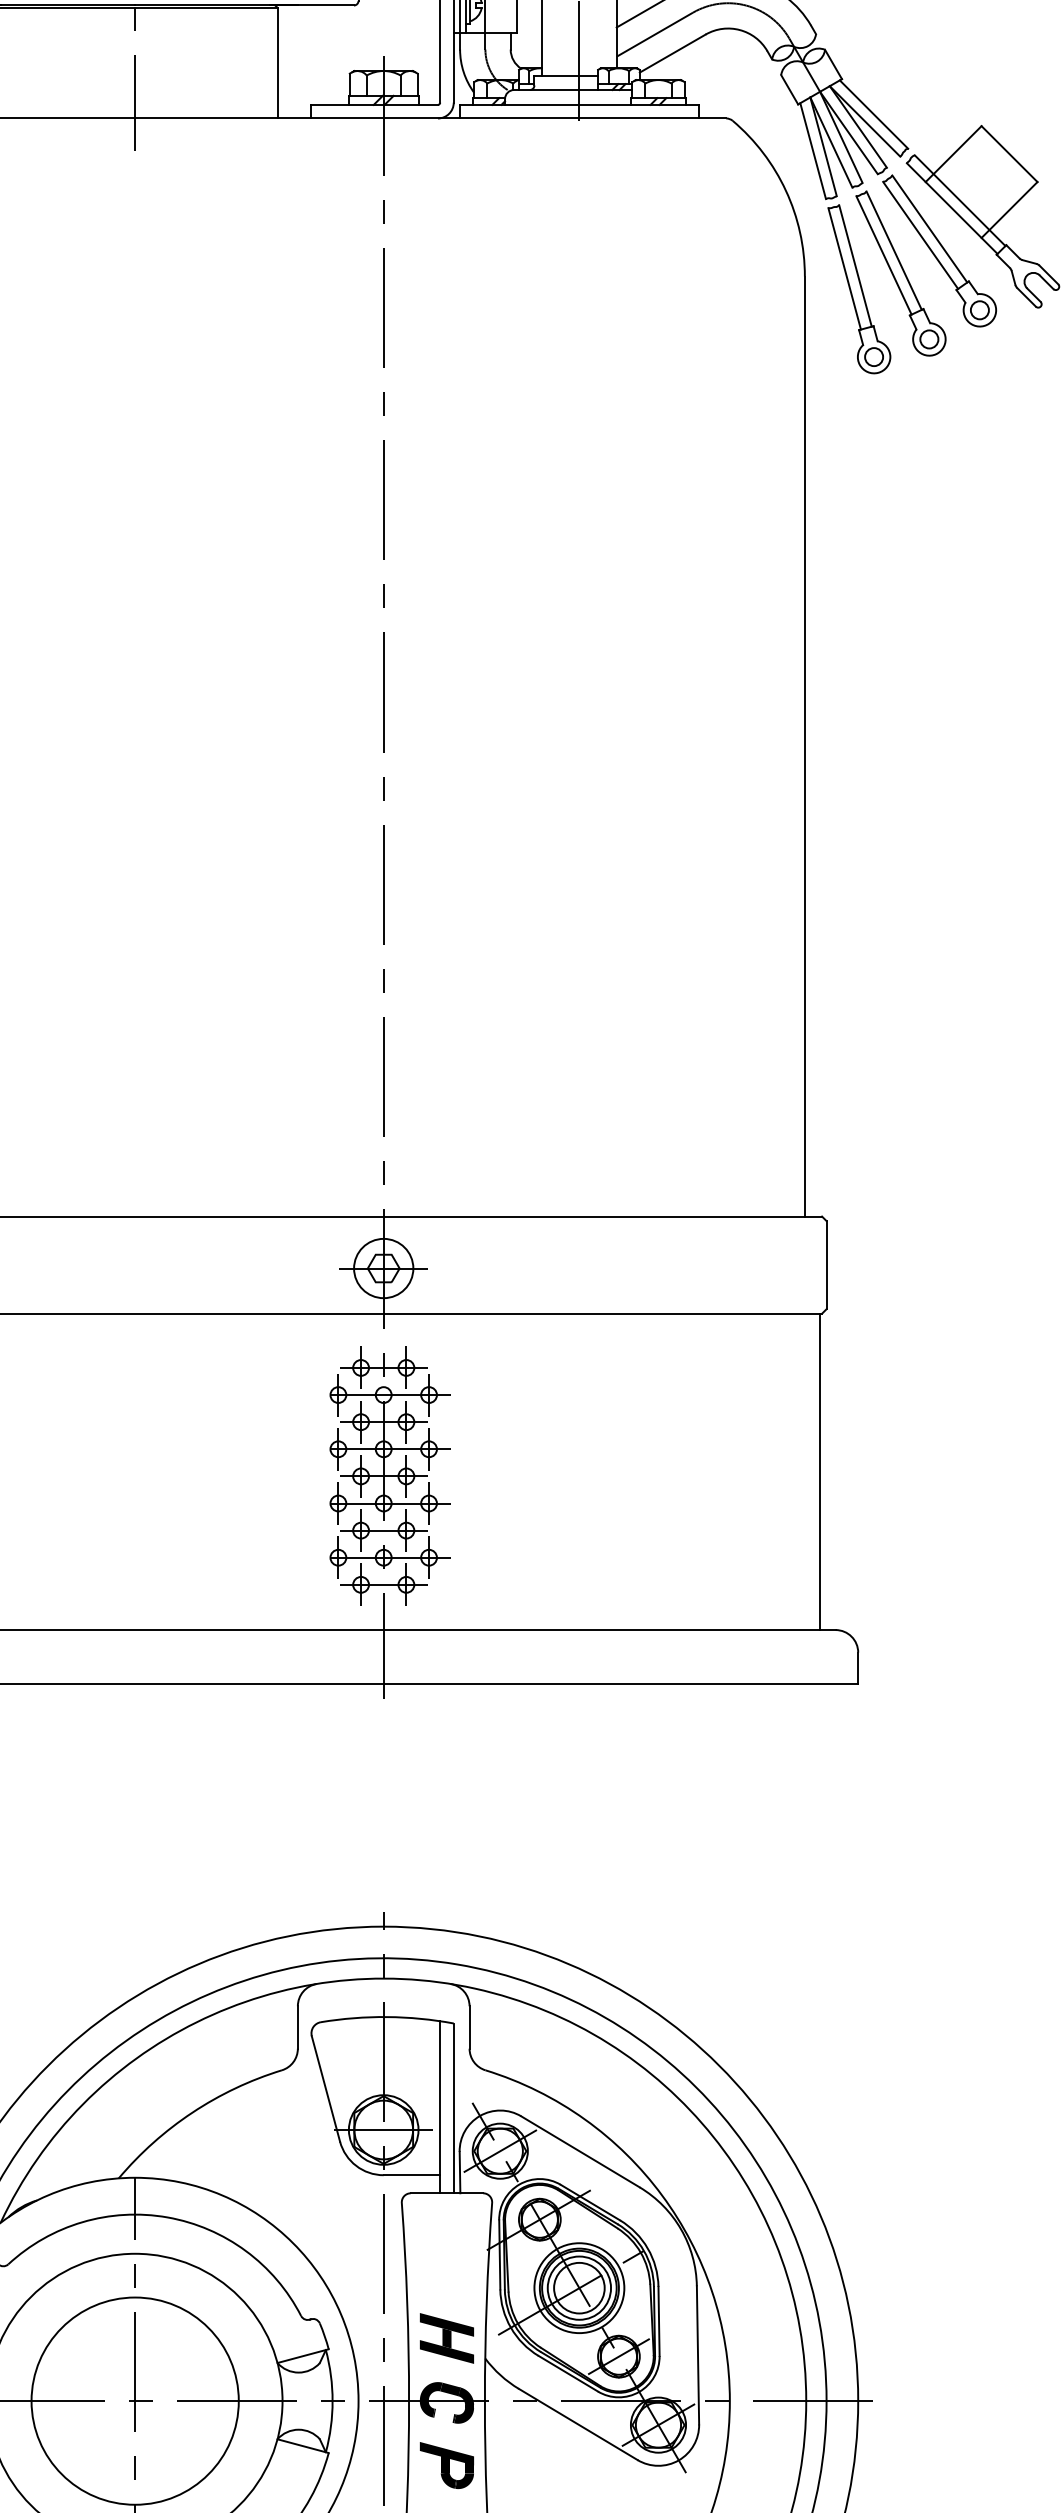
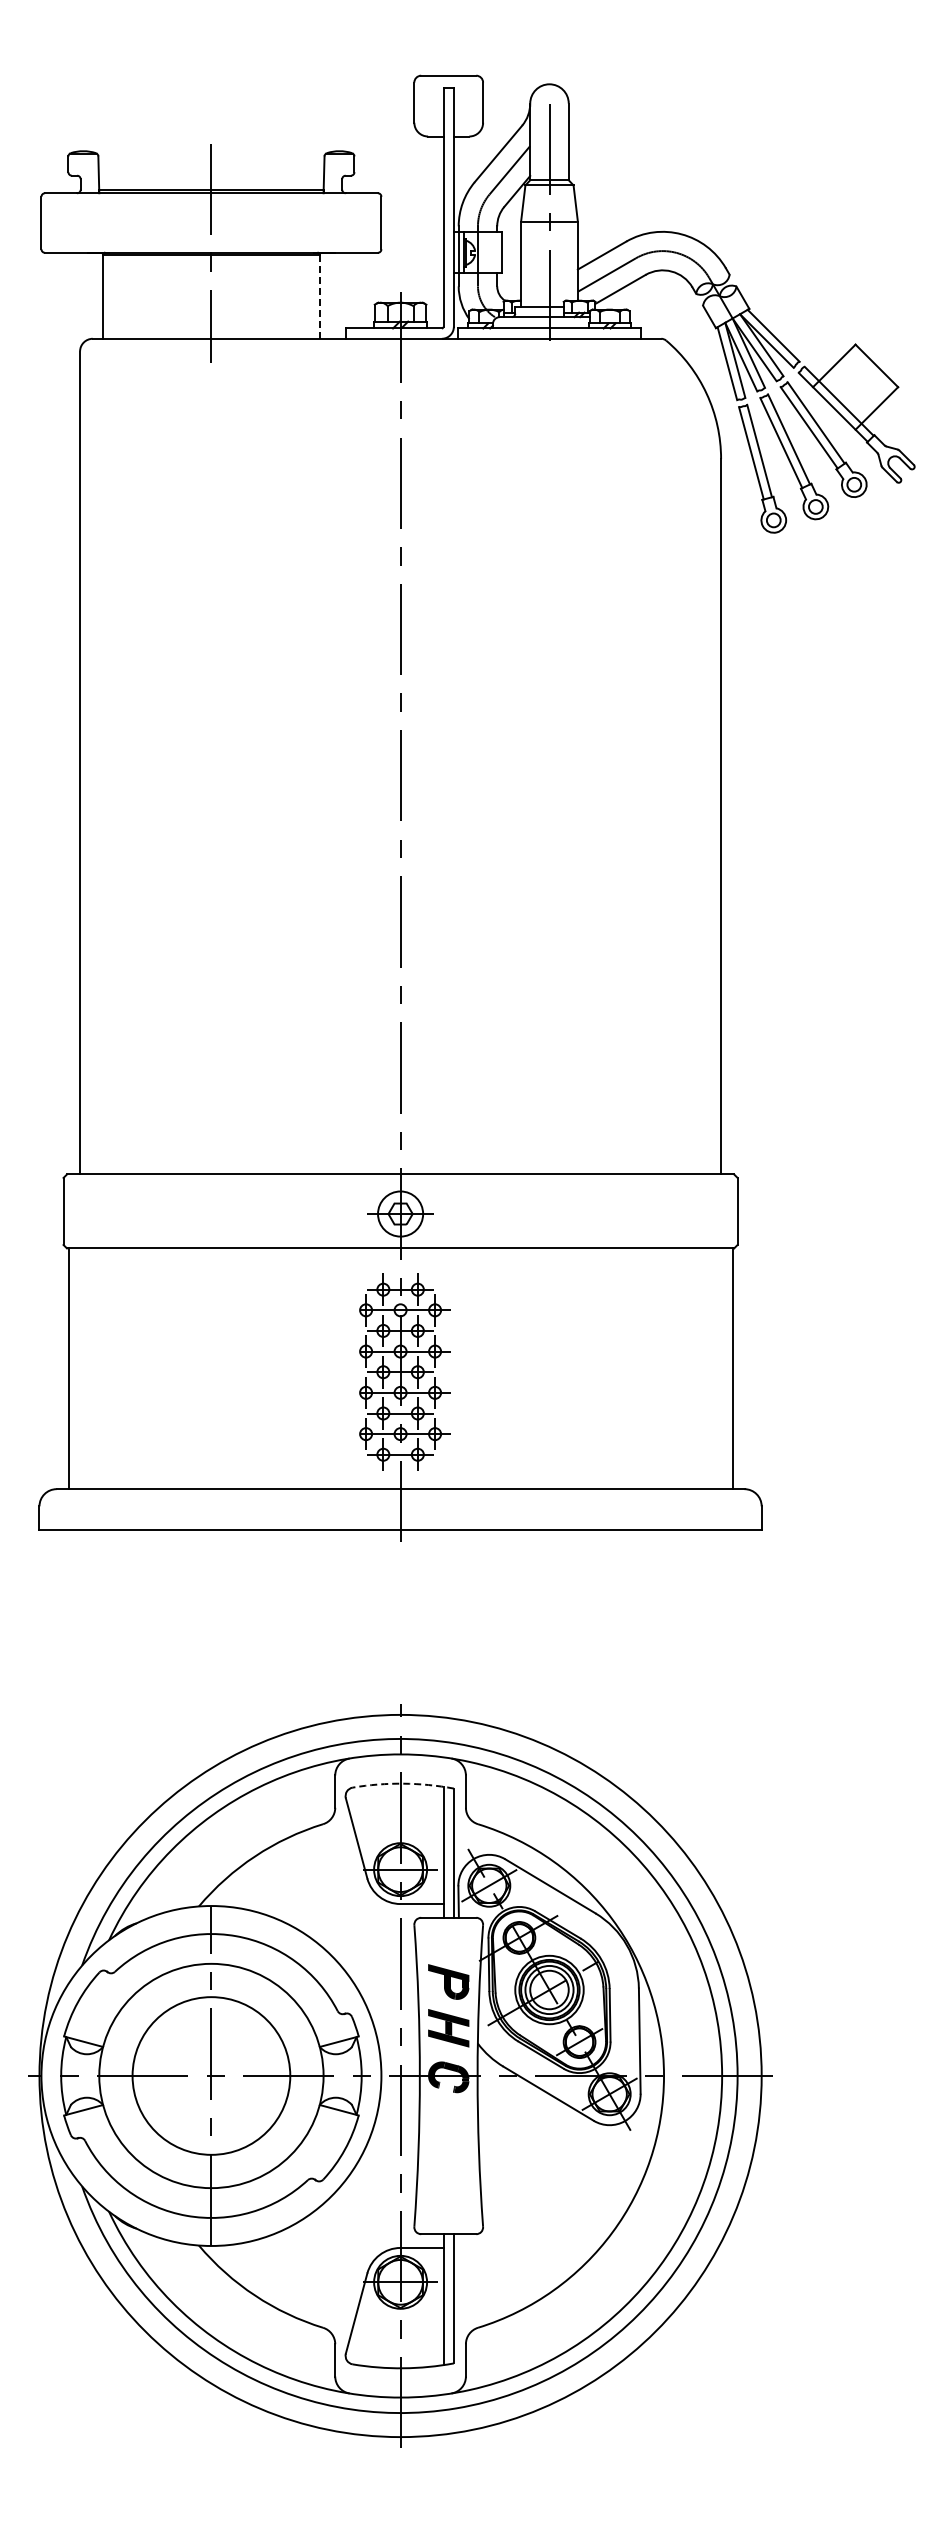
line: (277, 64) -> (319, 297), solid -> dashed
arc: (387, 2016) -> (403, 1783), solid -> dashed
part: (446, 2464) -> (448, 1981), moved

